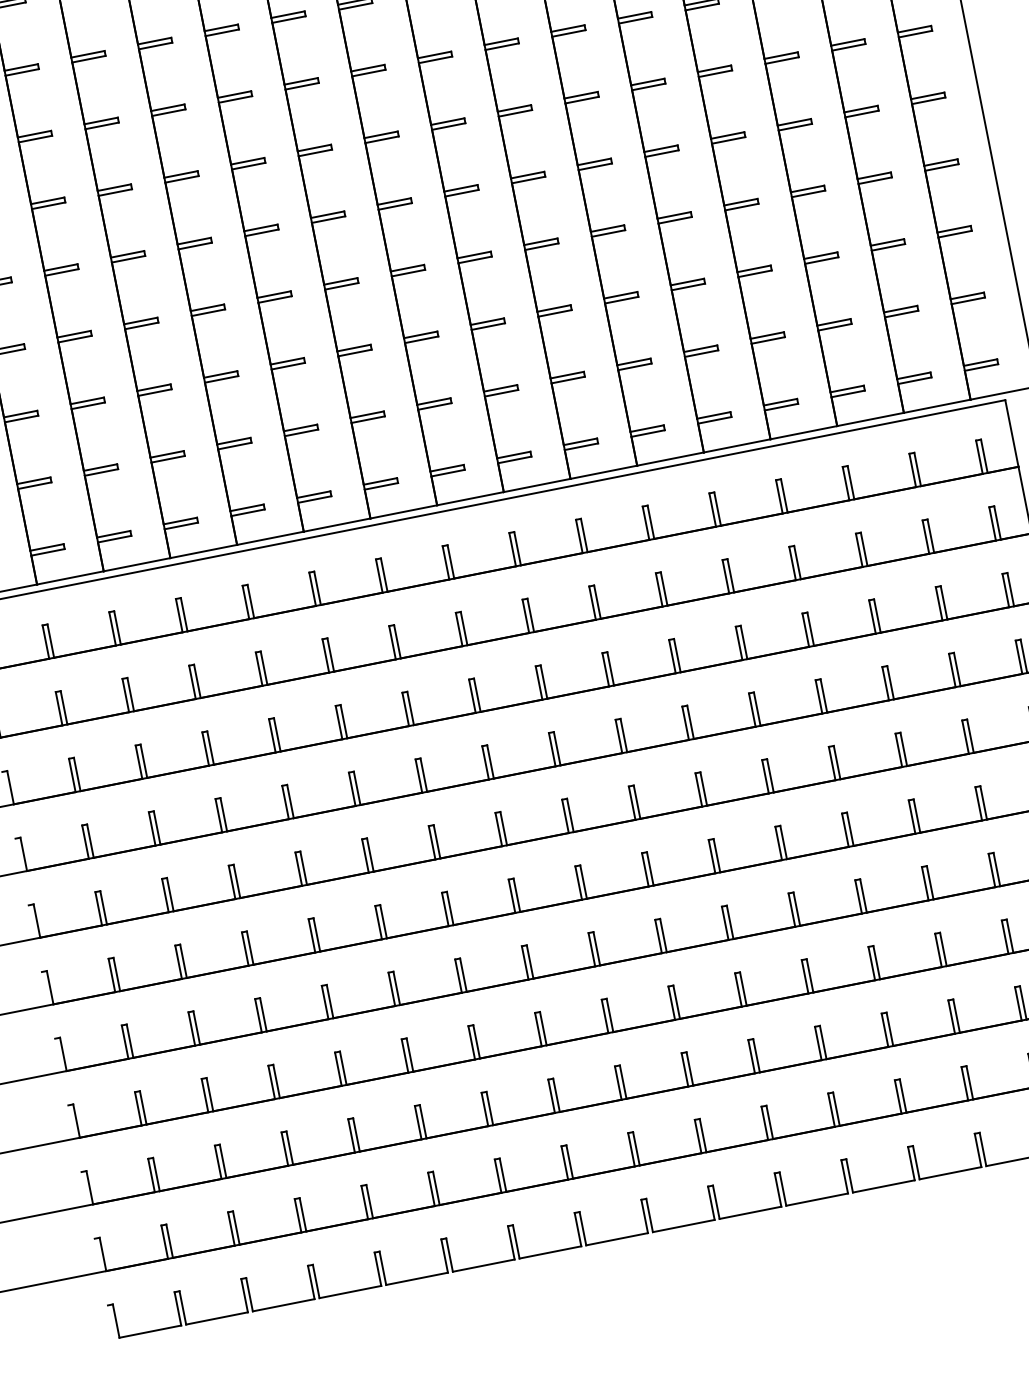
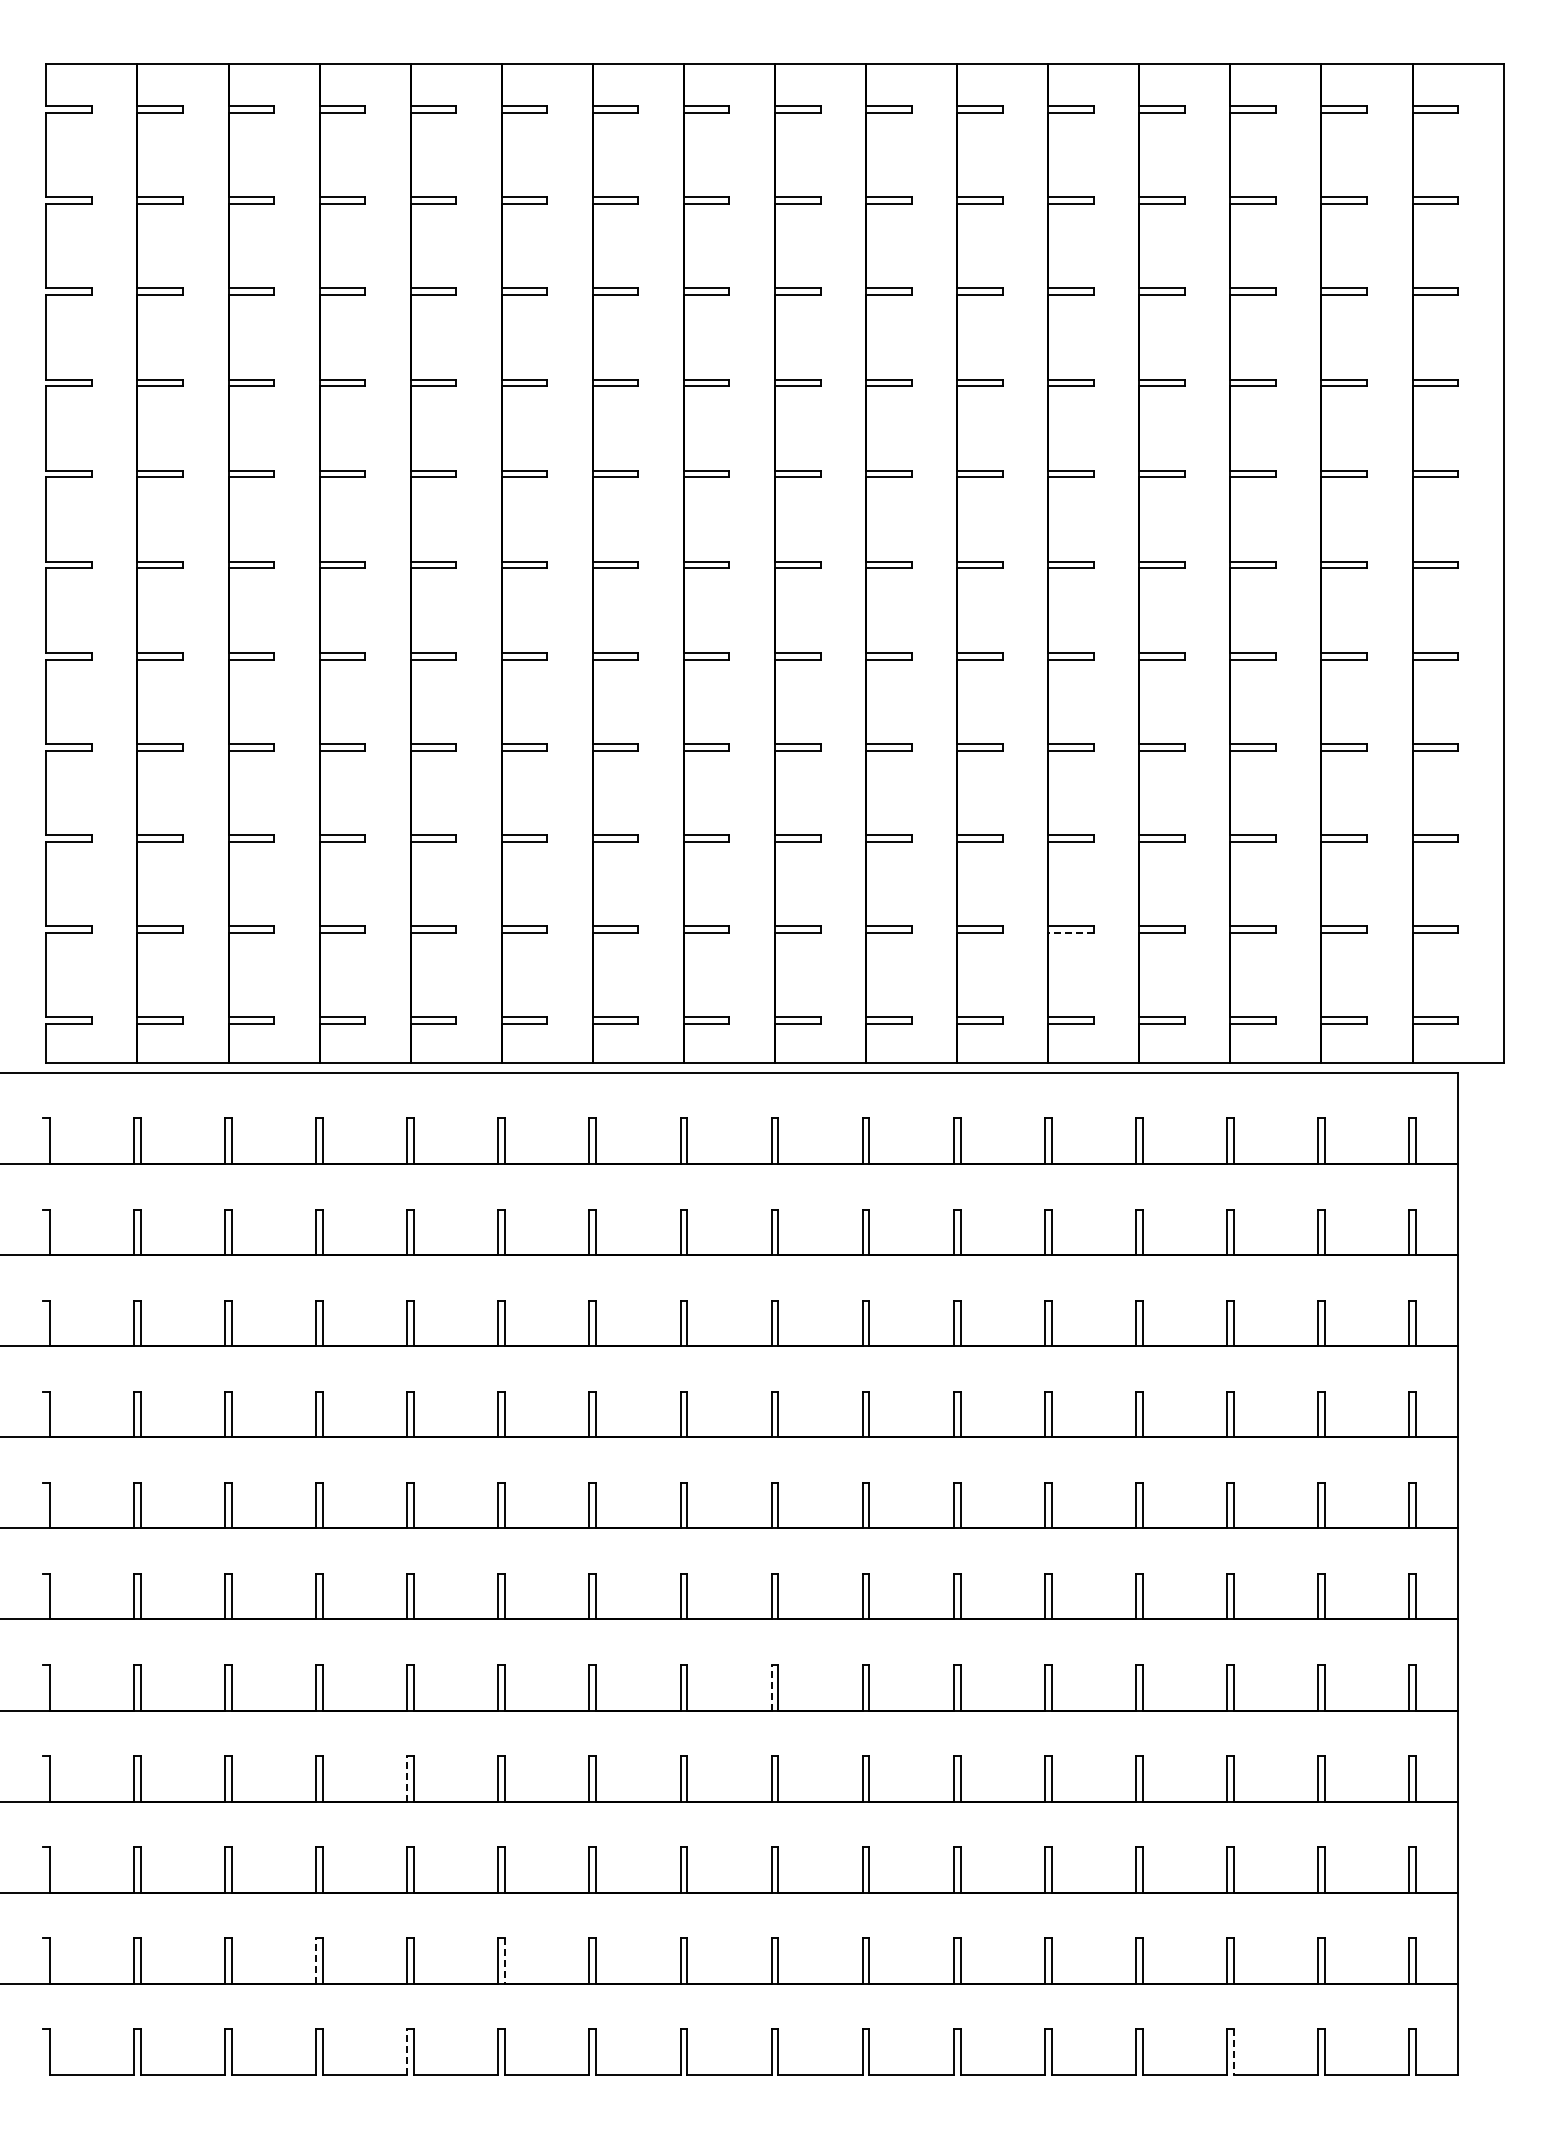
line: (701, 353) -> (1071, 932), solid -> dashed
line: (591, 949) -> (771, 1687), solid -> dashed
line: (338, 1068) -> (407, 1778), solid -> dashed
line: (982, 1149) -> (1233, 2052), solid -> dashed
line: (436, 1188) -> (505, 1960), solid -> dashed
line: (298, 1215) -> (316, 1960), solid -> dashed
line: (378, 1269) -> (407, 2052), solid -> dashed

